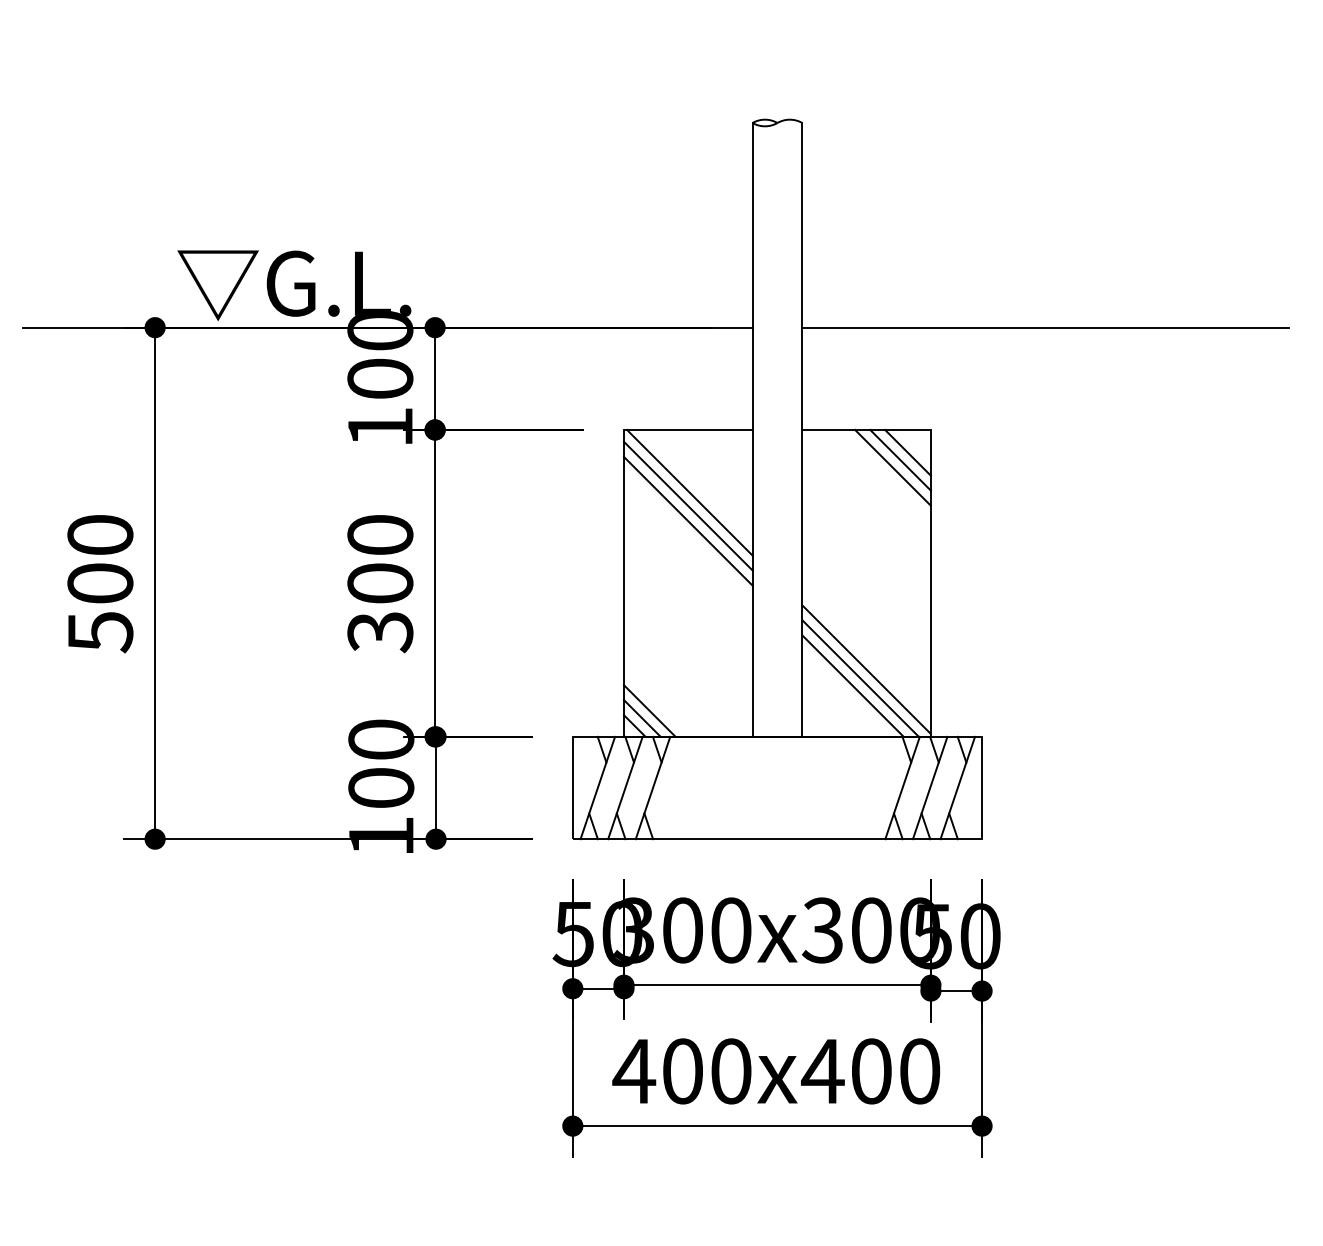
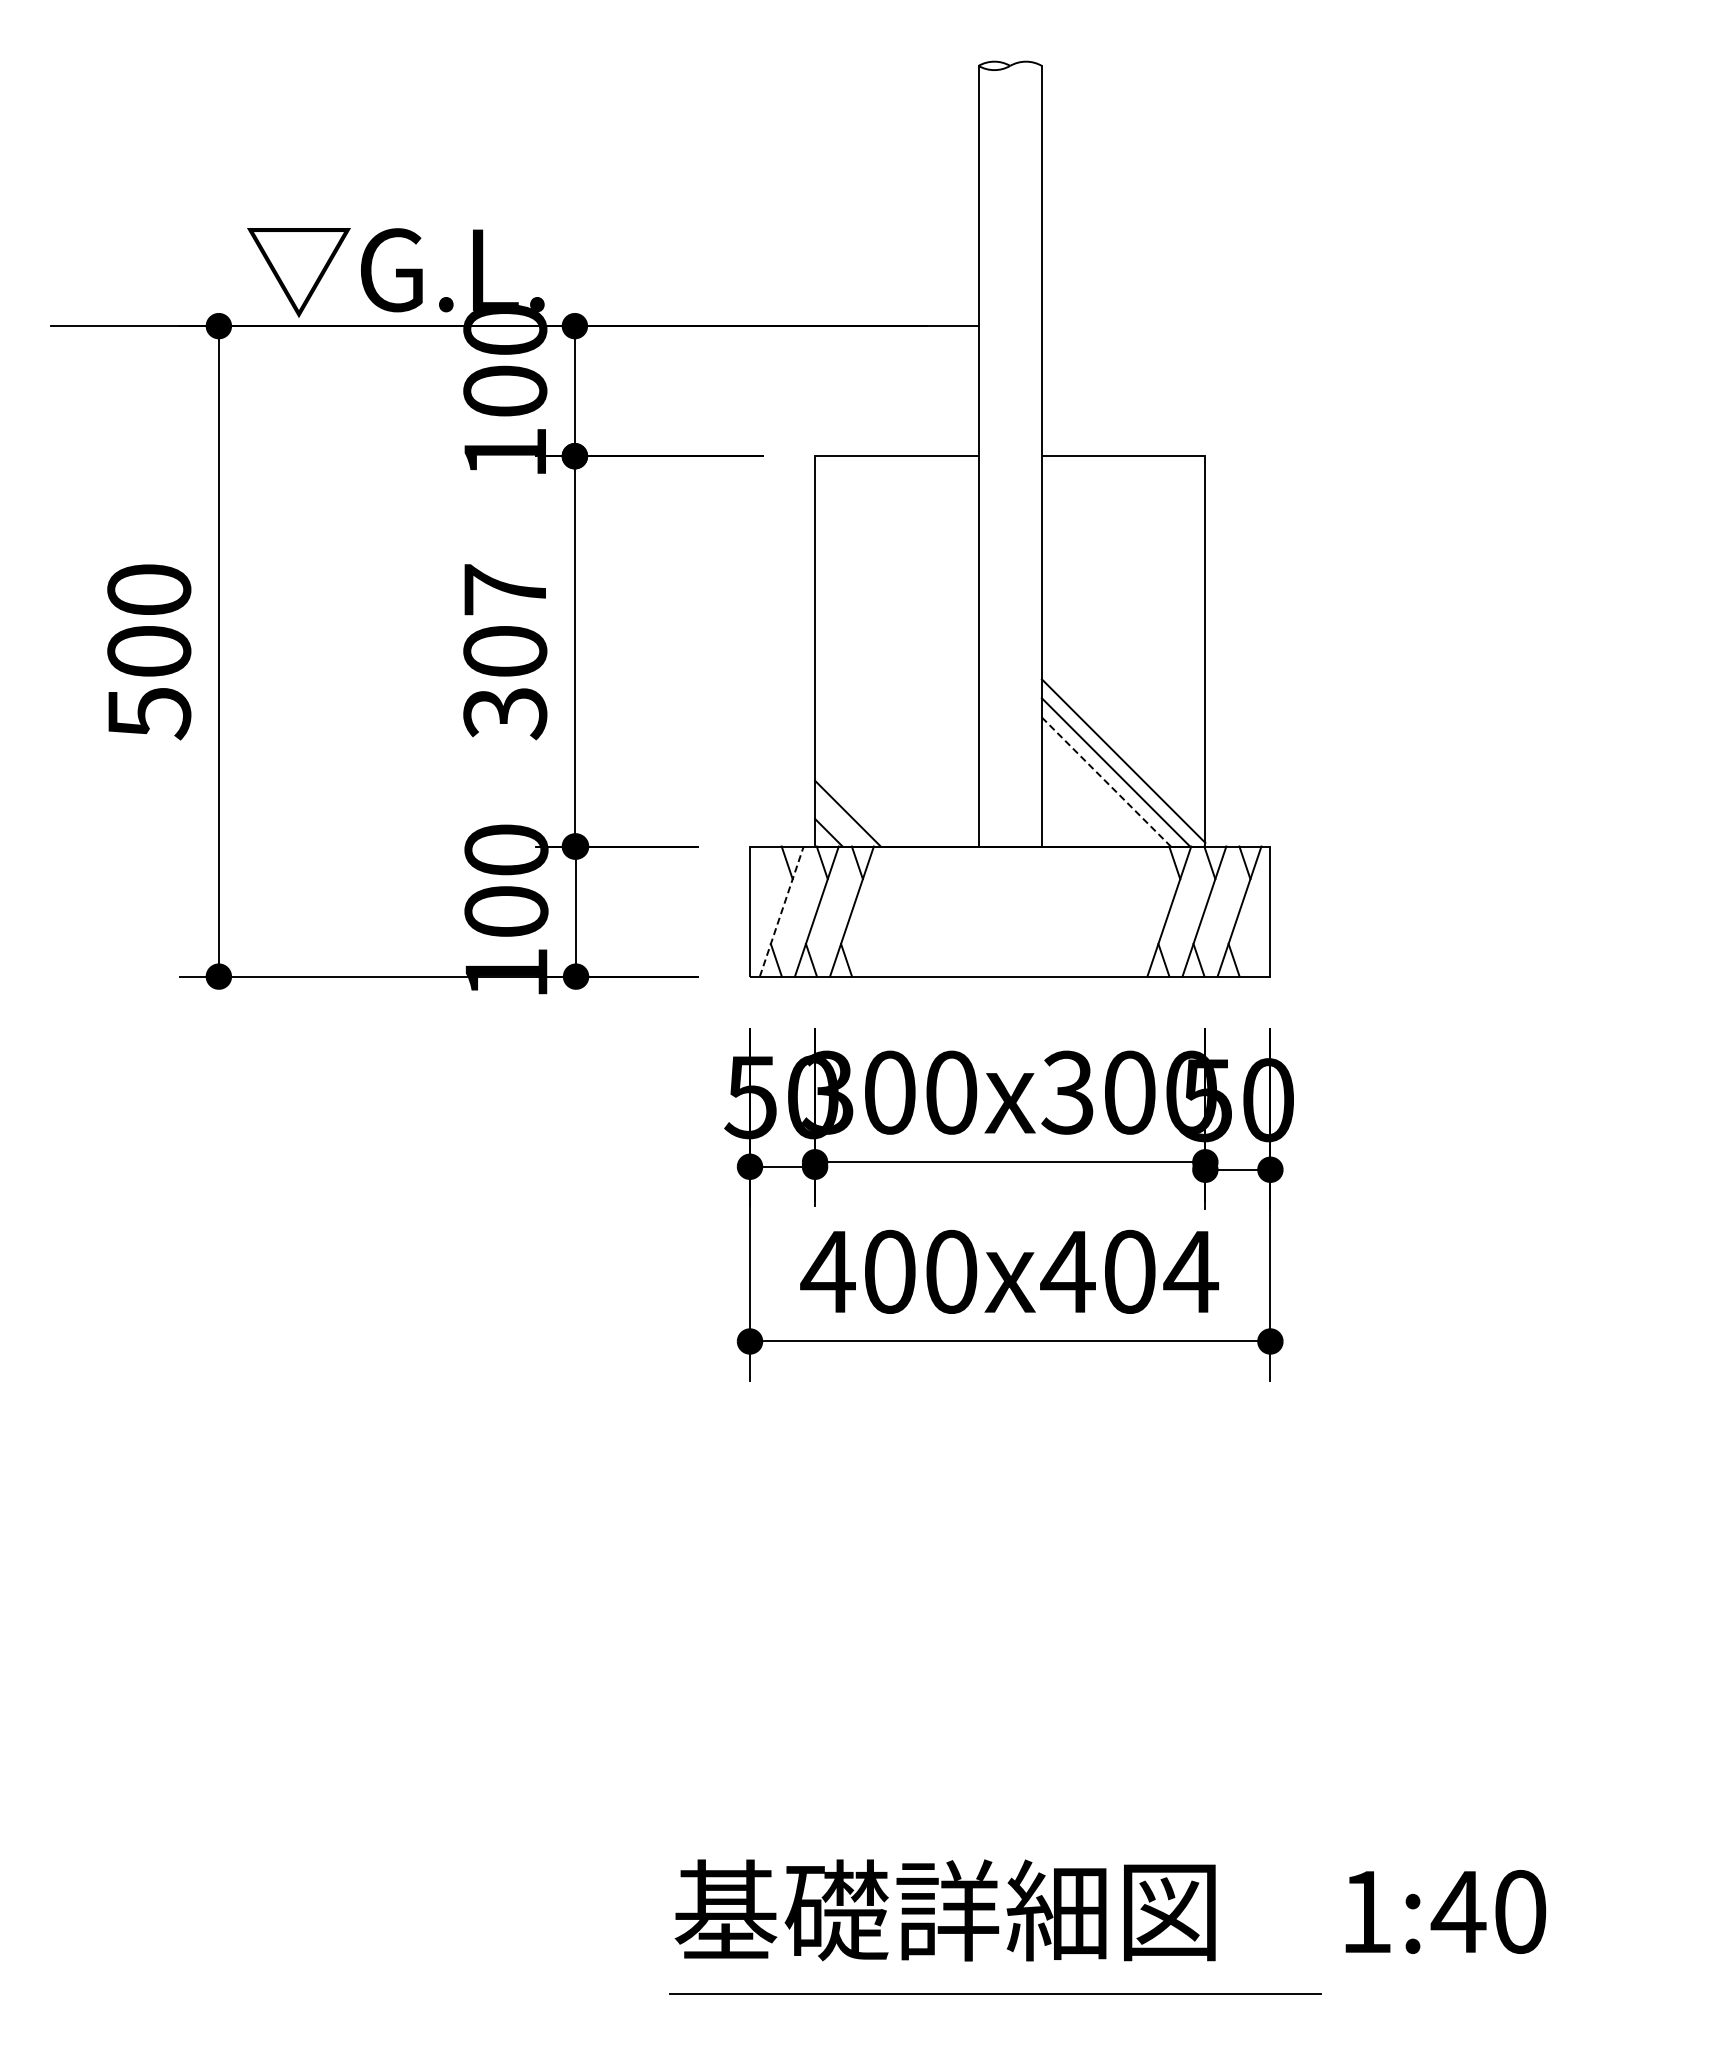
line: (1045, 327) -> (1350, 326), removed
line: (908, 452) -> (1176, 485), removed
line: (900, 460) -> (1166, 494), removed
line: (892, 467) -> (1156, 504), removed
line: (689, 493) -> (898, 536), removed
line: (688, 505) -> (896, 552), removed
line: (688, 521) -> (896, 572), removed
text: (380, 534) -> (505, 589), 300 -> 307
line: (853, 686) -> (1106, 782), solid -> dashed
line: (642, 717) -> (838, 822), removed
line: (597, 787) -> (781, 911), solid -> dashed
text: (920, 1071) -> (1191, 1271), 400x400 -> 400x404

